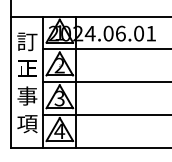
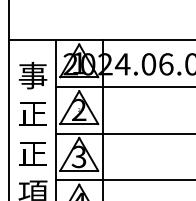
text: (27, 41) -> (33, 75), 訂 -> 事
text: (27, 95) -> (33, 152), 事 -> 正

